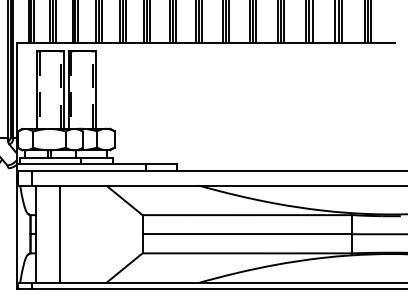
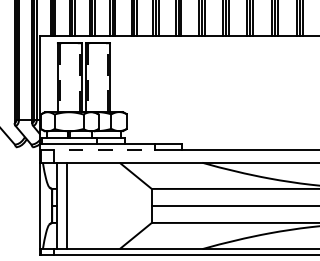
line: (81, 170) -> (97, 149), solid -> dashed
line: (60, 233) -> (67, 205), moved

